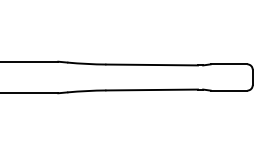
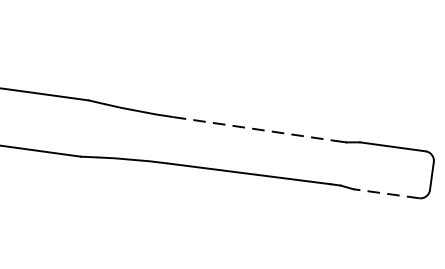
line: (152, 64) -> (256, 128), solid -> dashed
line: (228, 90) -> (385, 193), solid -> dashed

